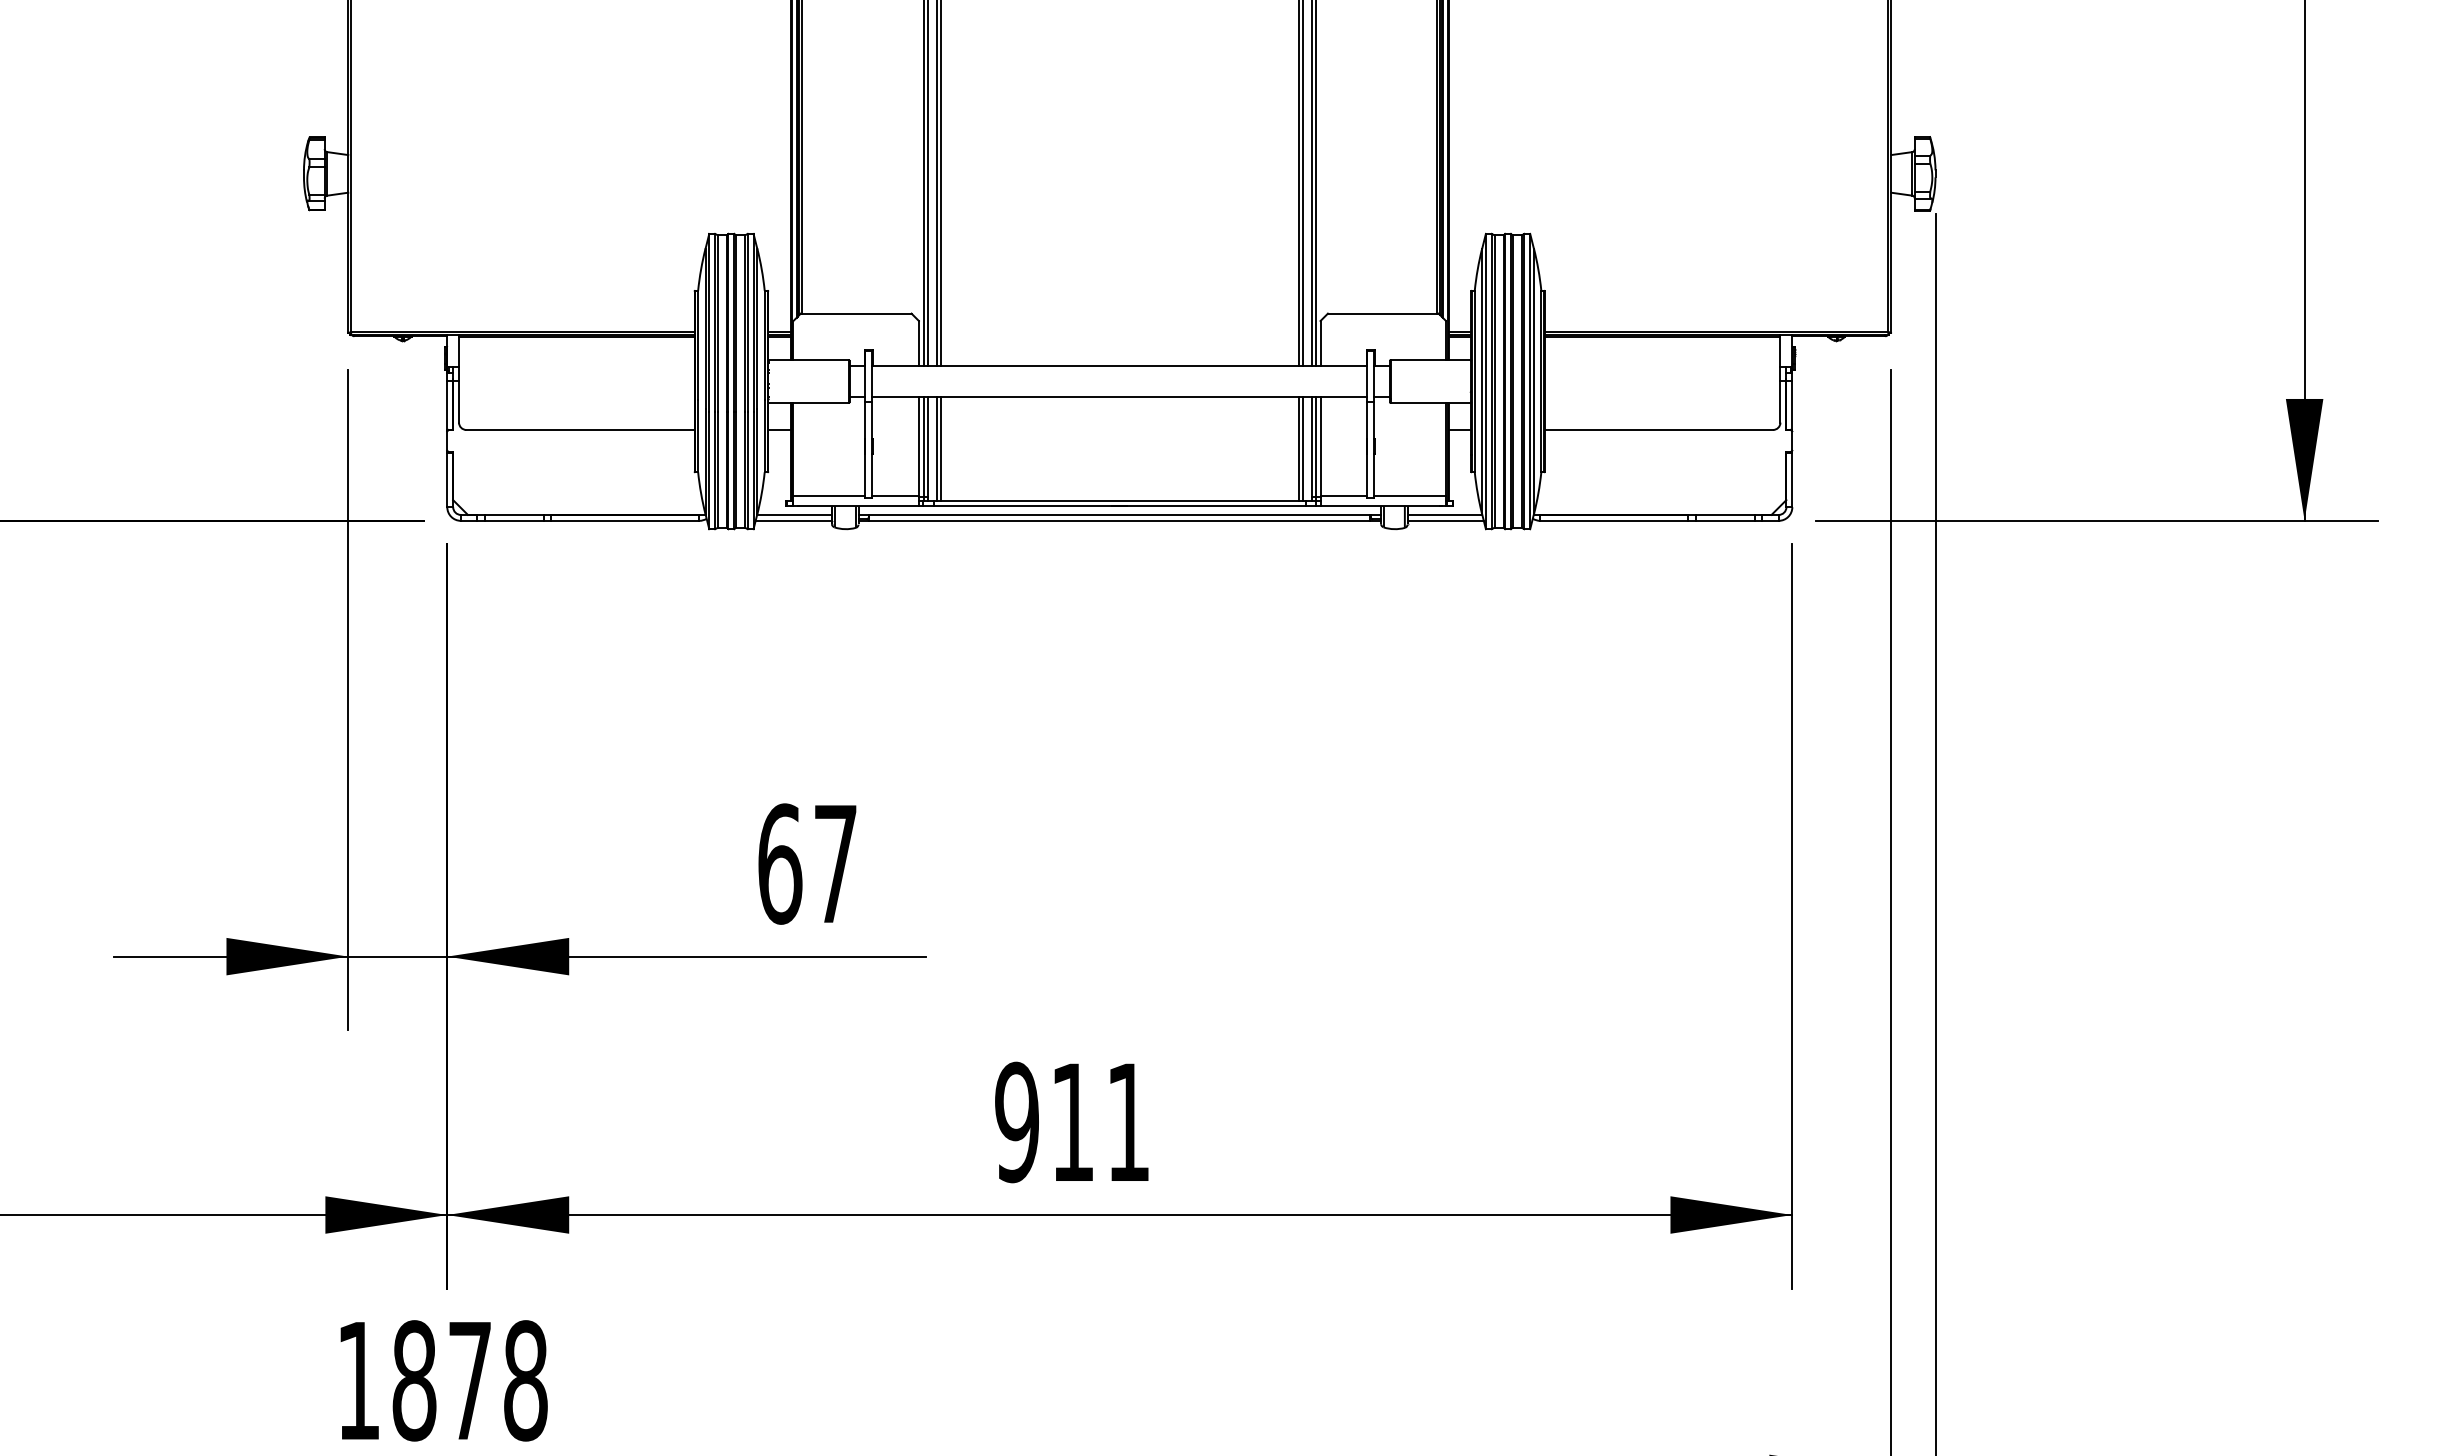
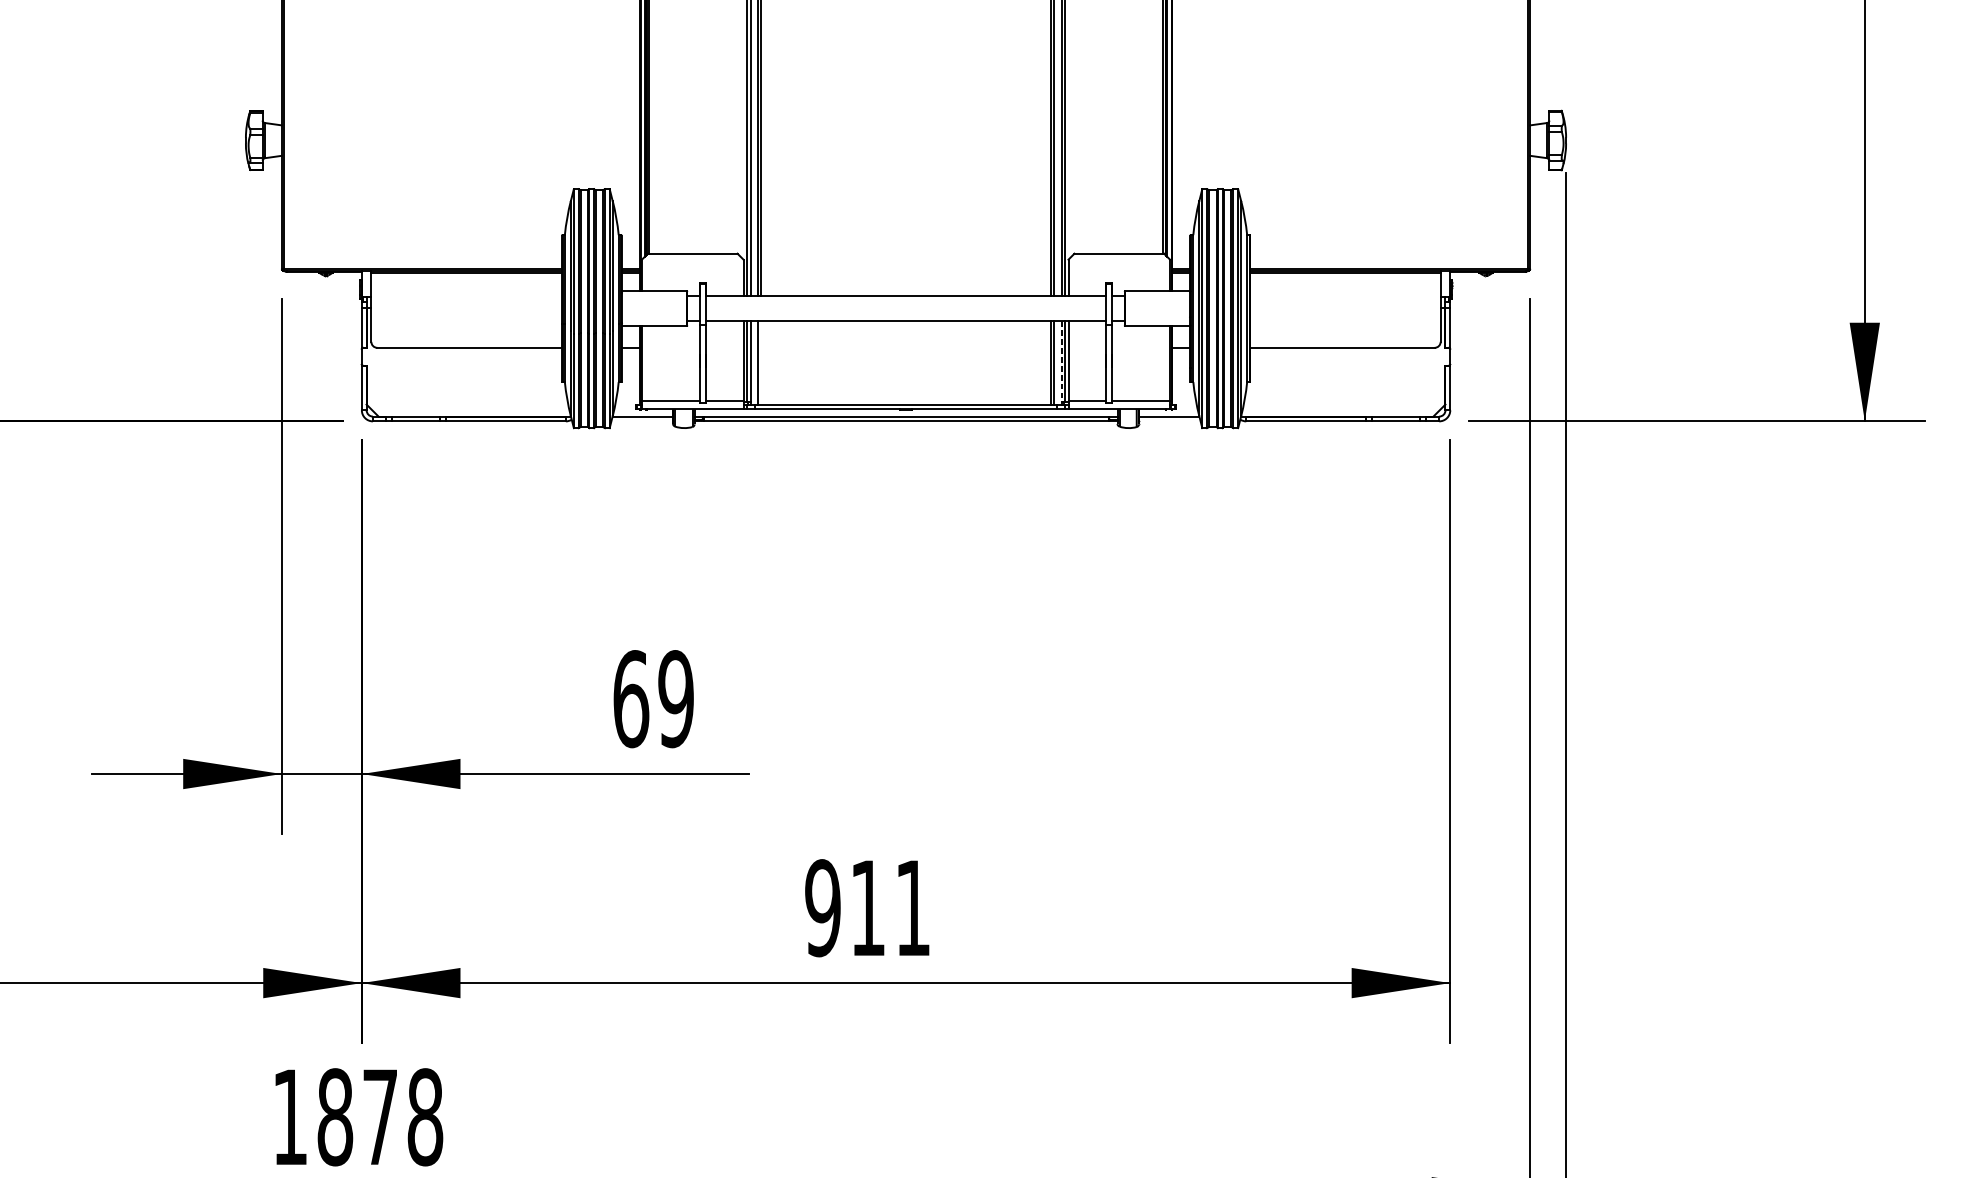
line: (1311, 447) -> (1061, 362), solid -> dashed
line: (941, 449) -> (761, 363), removed
line: (793, 520) -> (642, 421), removed
line: (1445, 520) -> (1169, 421), removed
text: (835, 863) -> (676, 698), 67 -> 69

